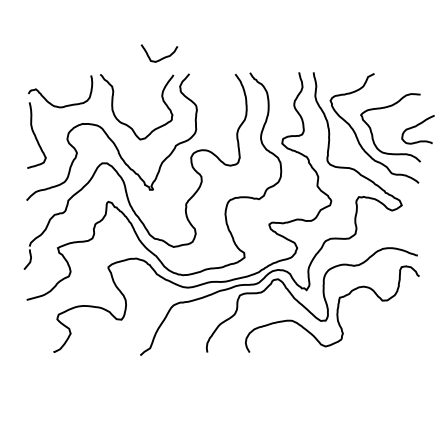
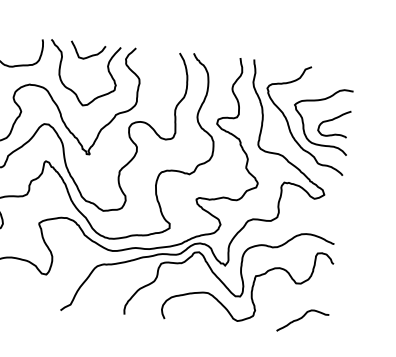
curve: (162, 57) -> (90, 55), moved
curve: (415, 127) -> (332, 120), moved
curve: (391, 337) -> (300, 319), added

